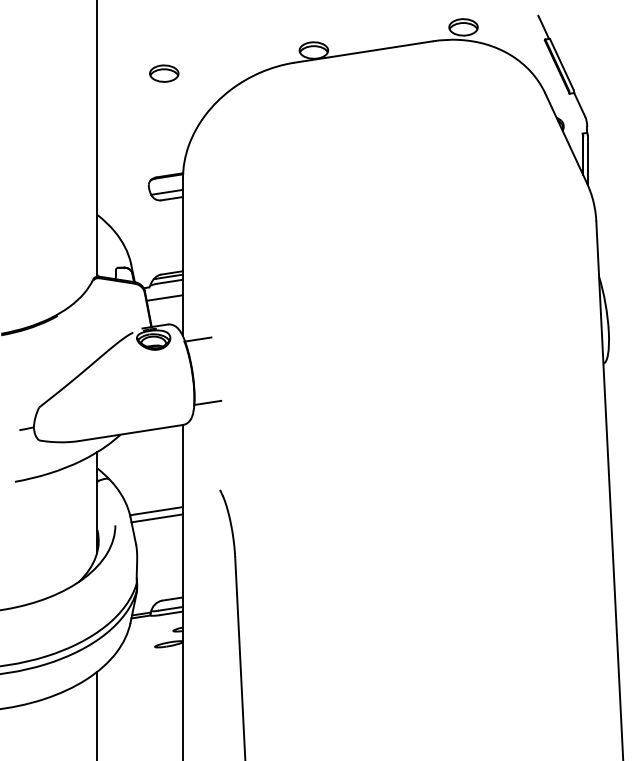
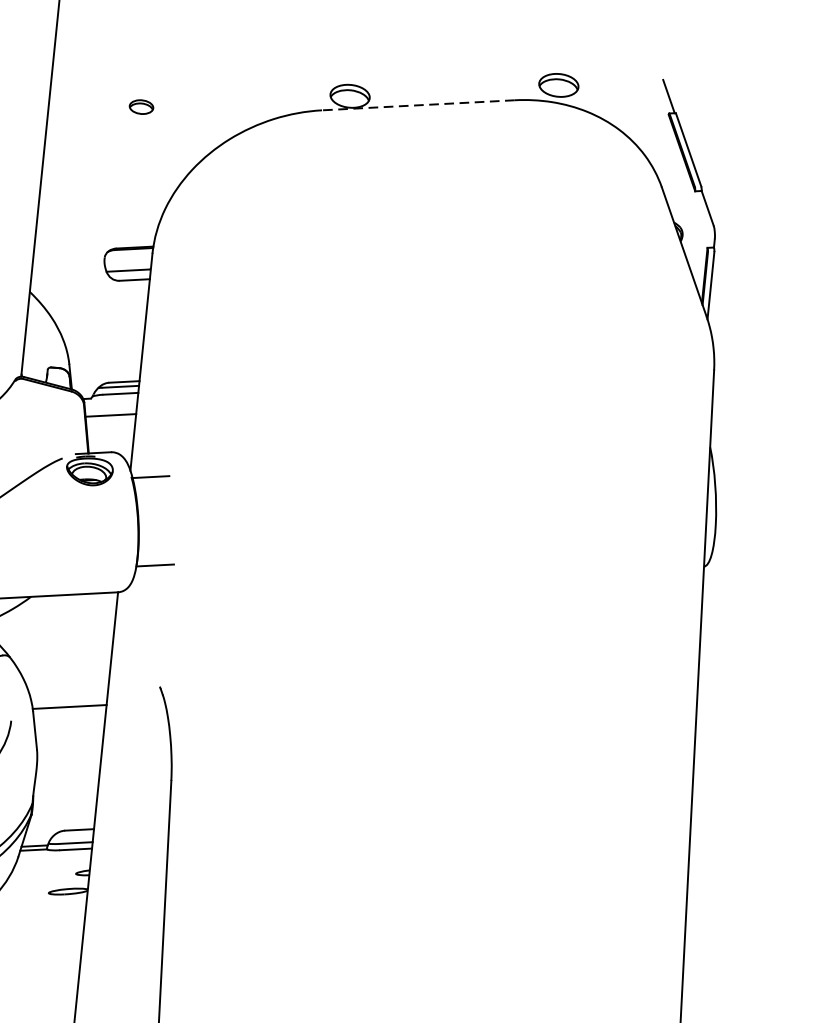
line: (363, 52) -> (417, 105), solid -> dashed
part: (164, 73) -> (141, 107), size x0.6
line: (157, 518) -> (70, 717), removed

